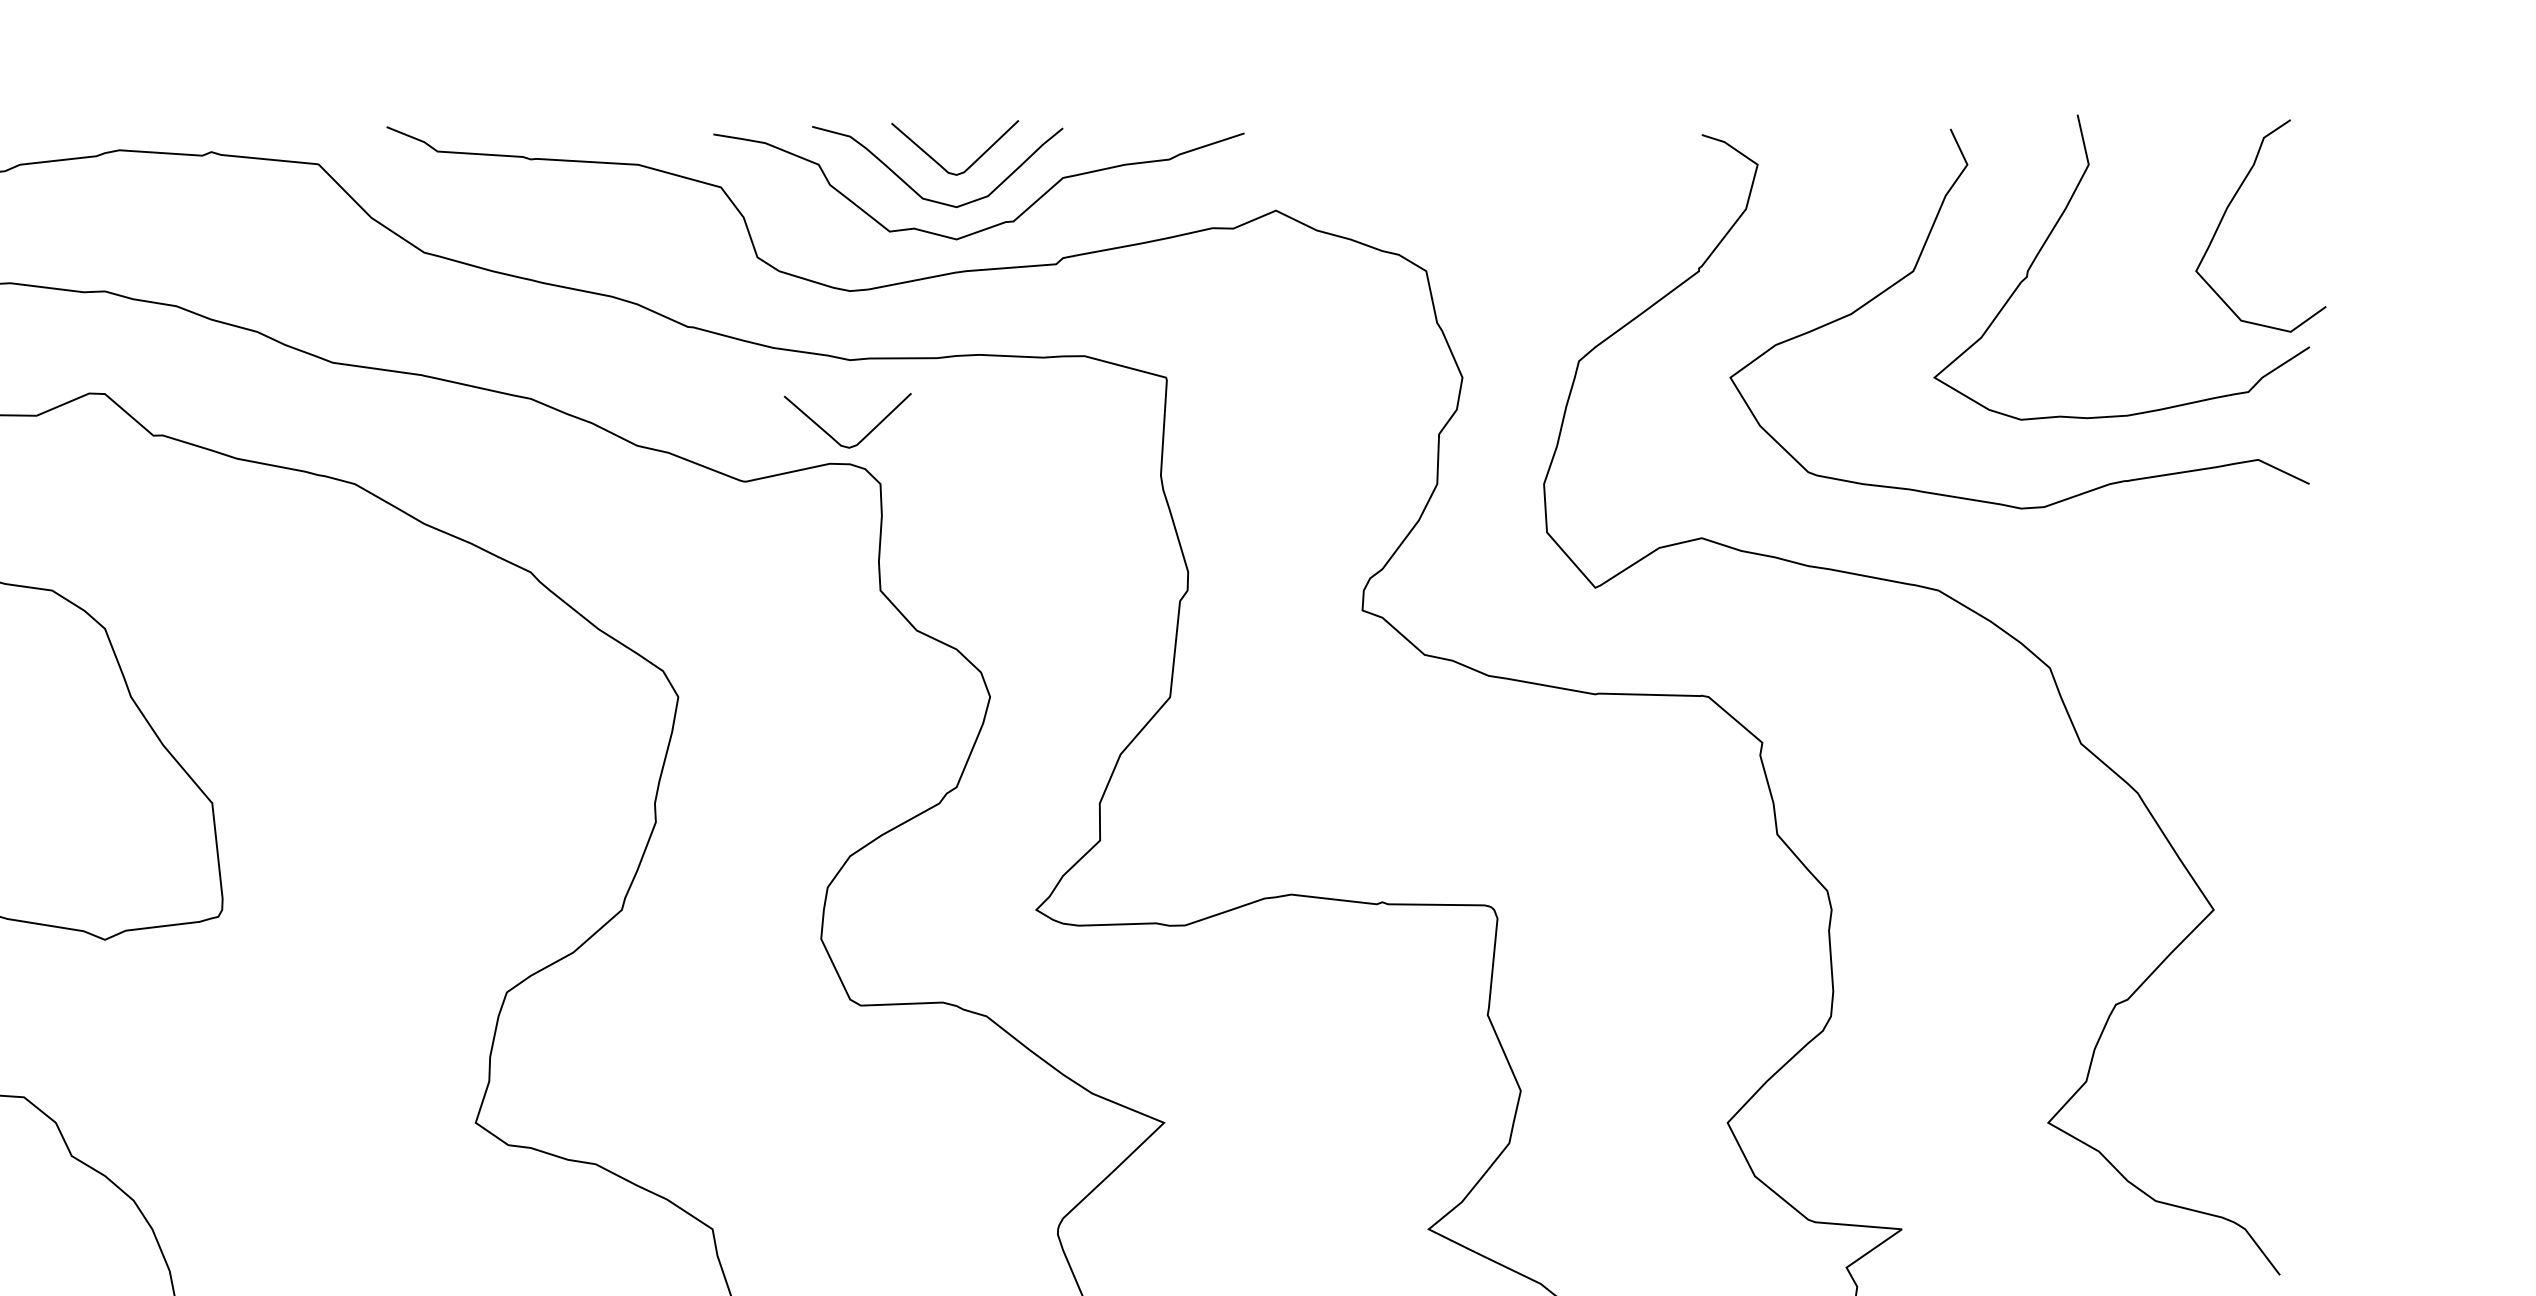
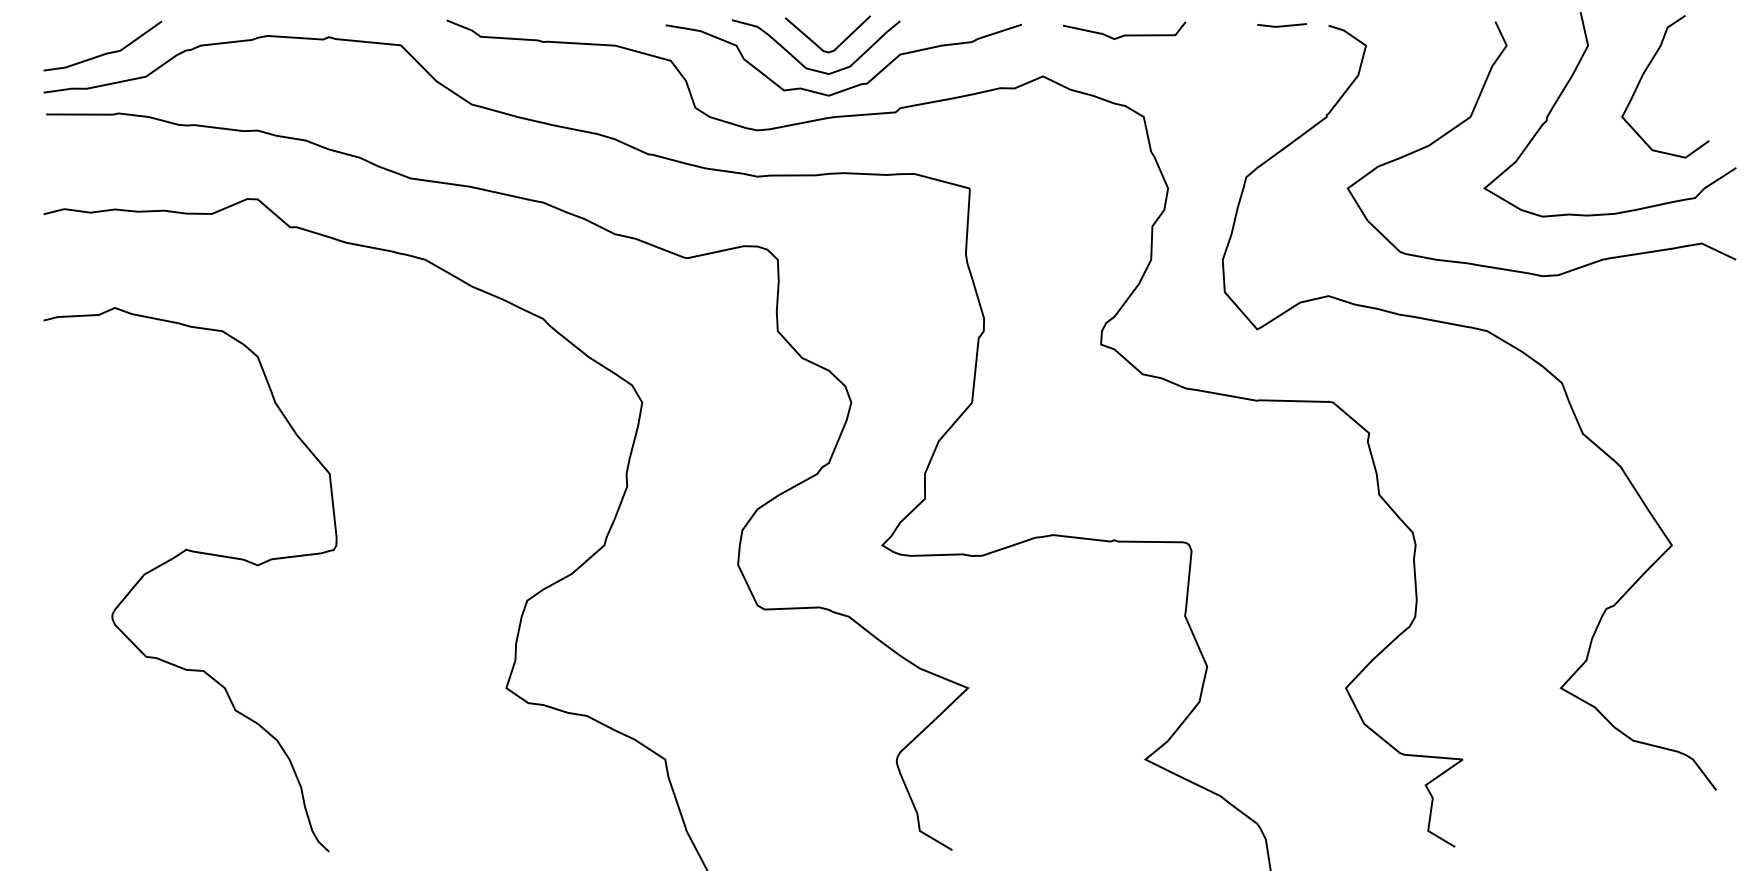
line: (1631, 134) -> (1281, 25), added
curve: (1397, 148) -> (1124, 34), added
curve: (2228, 210) -> (1643, 76), moved
curve: (832, 435) -> (745, 227), removed

